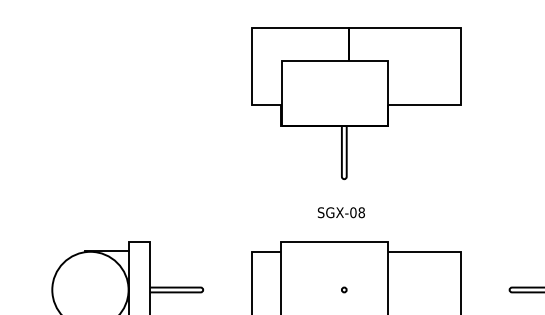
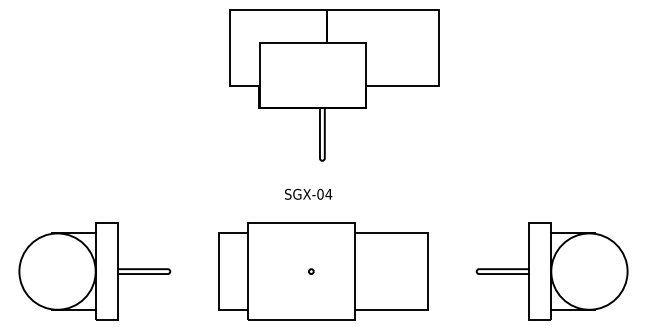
part: (356, 103) -> (334, 85), moved
text: (361, 211) -> (328, 193), SGX-08 -> SGX-04

